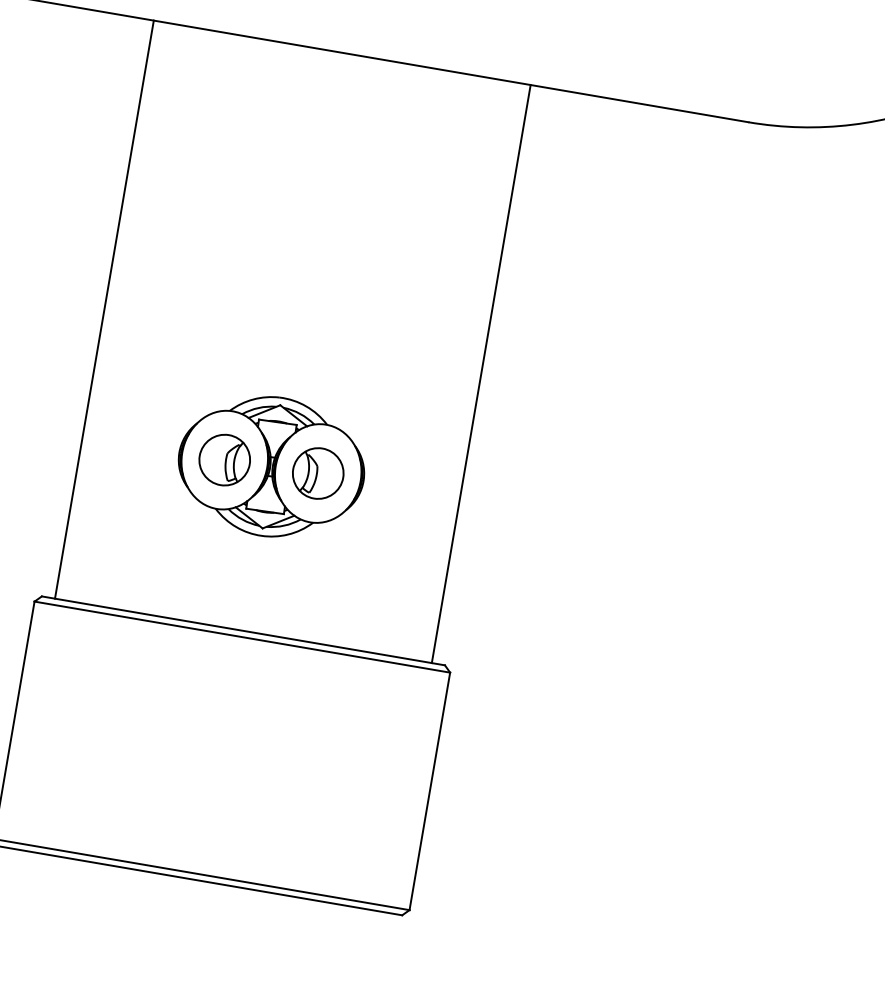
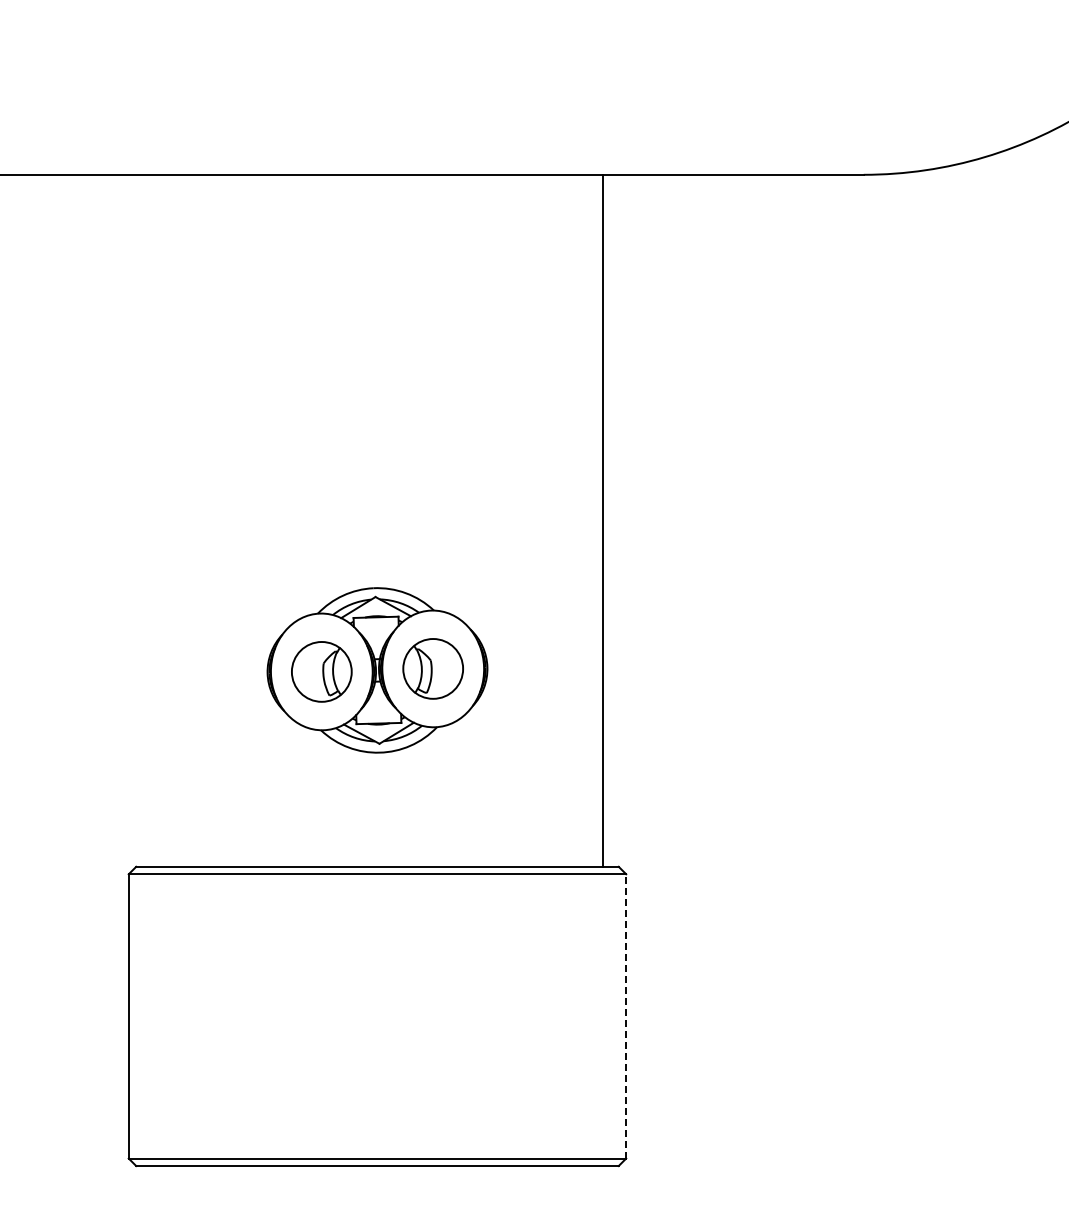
line: (104, 309) -> (151, 520), removed
line: (430, 790) -> (626, 1015), solid -> dashed

